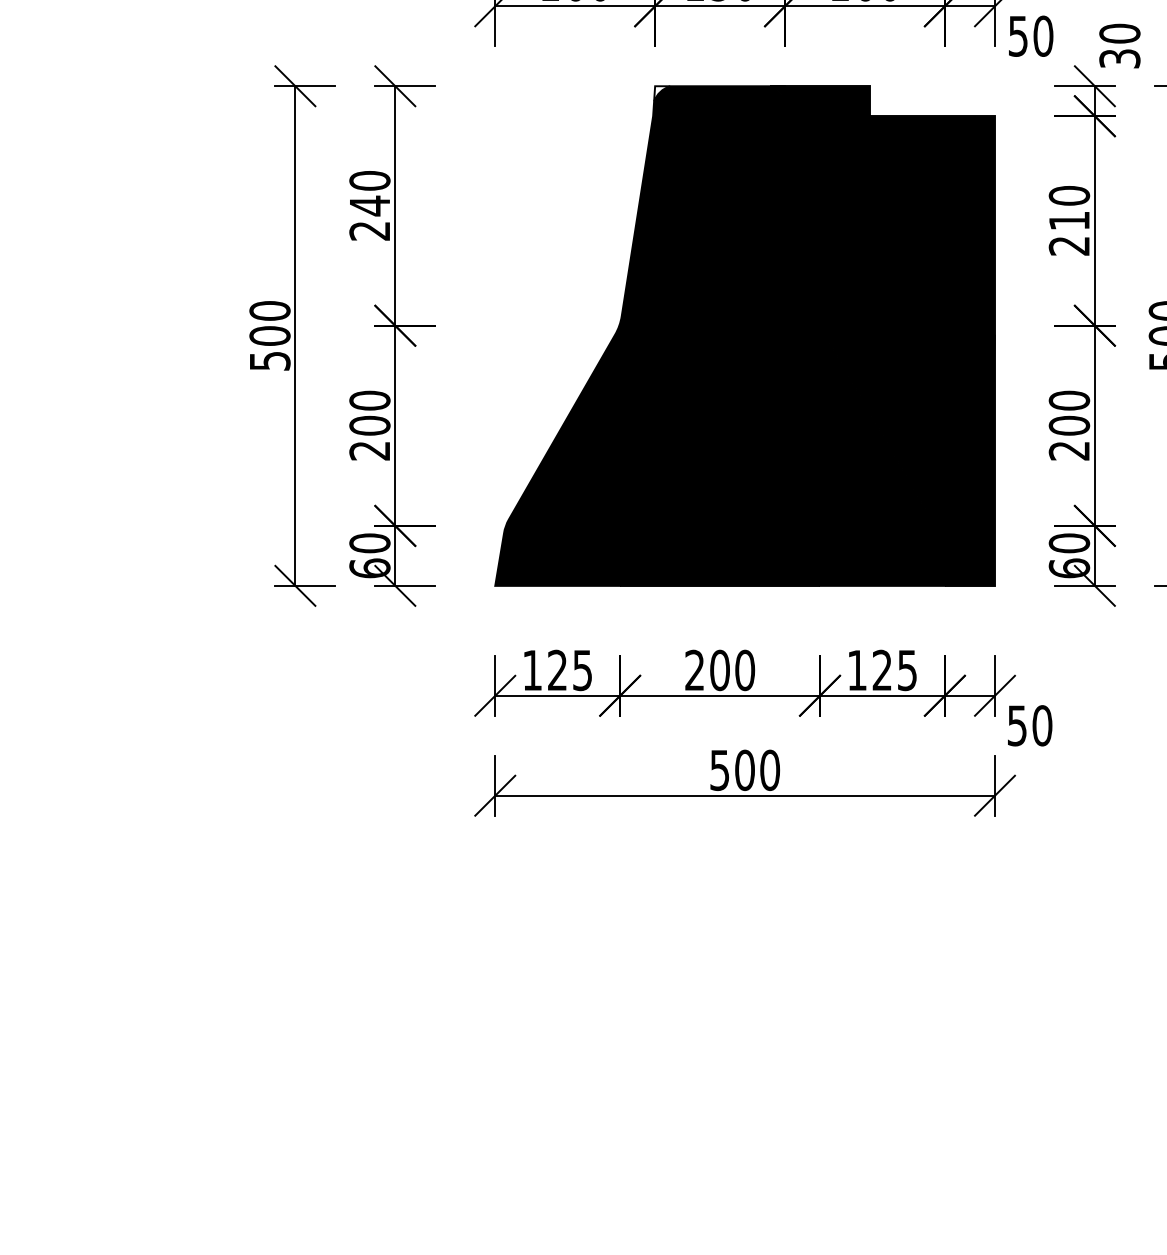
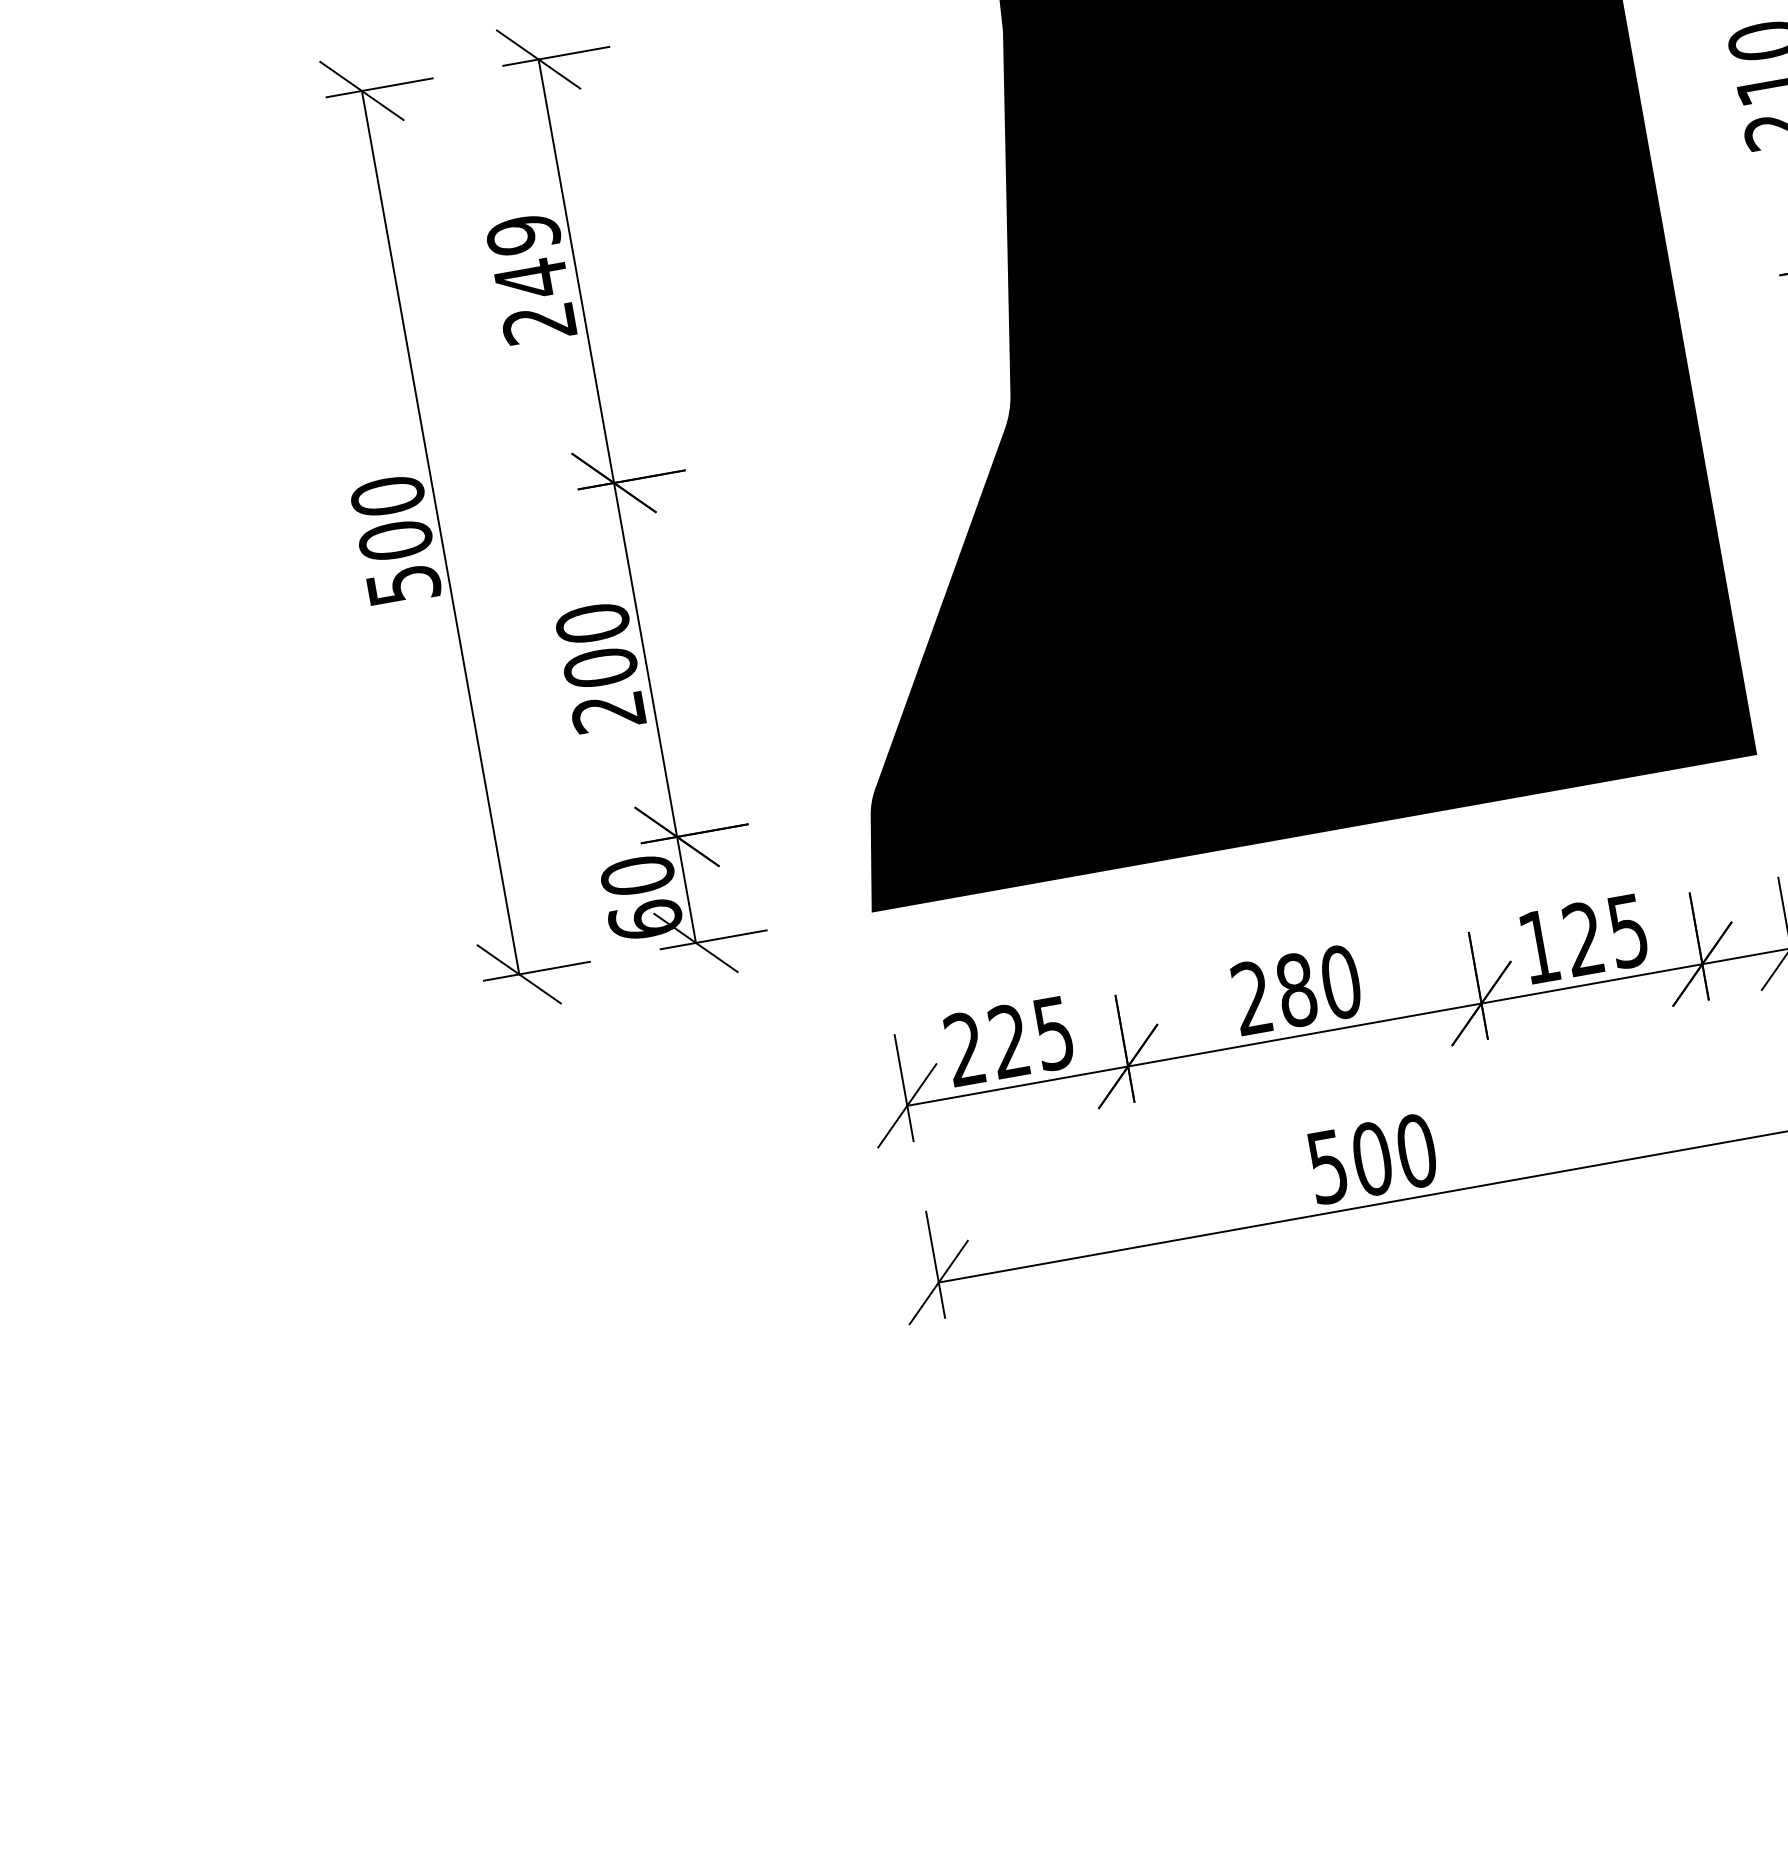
text: (369, 180) -> (522, 234), 240 -> 249
text: (532, 669) -> (964, 1047), 125 -> 225
text: (719, 670) -> (1295, 990), 200 -> 280

